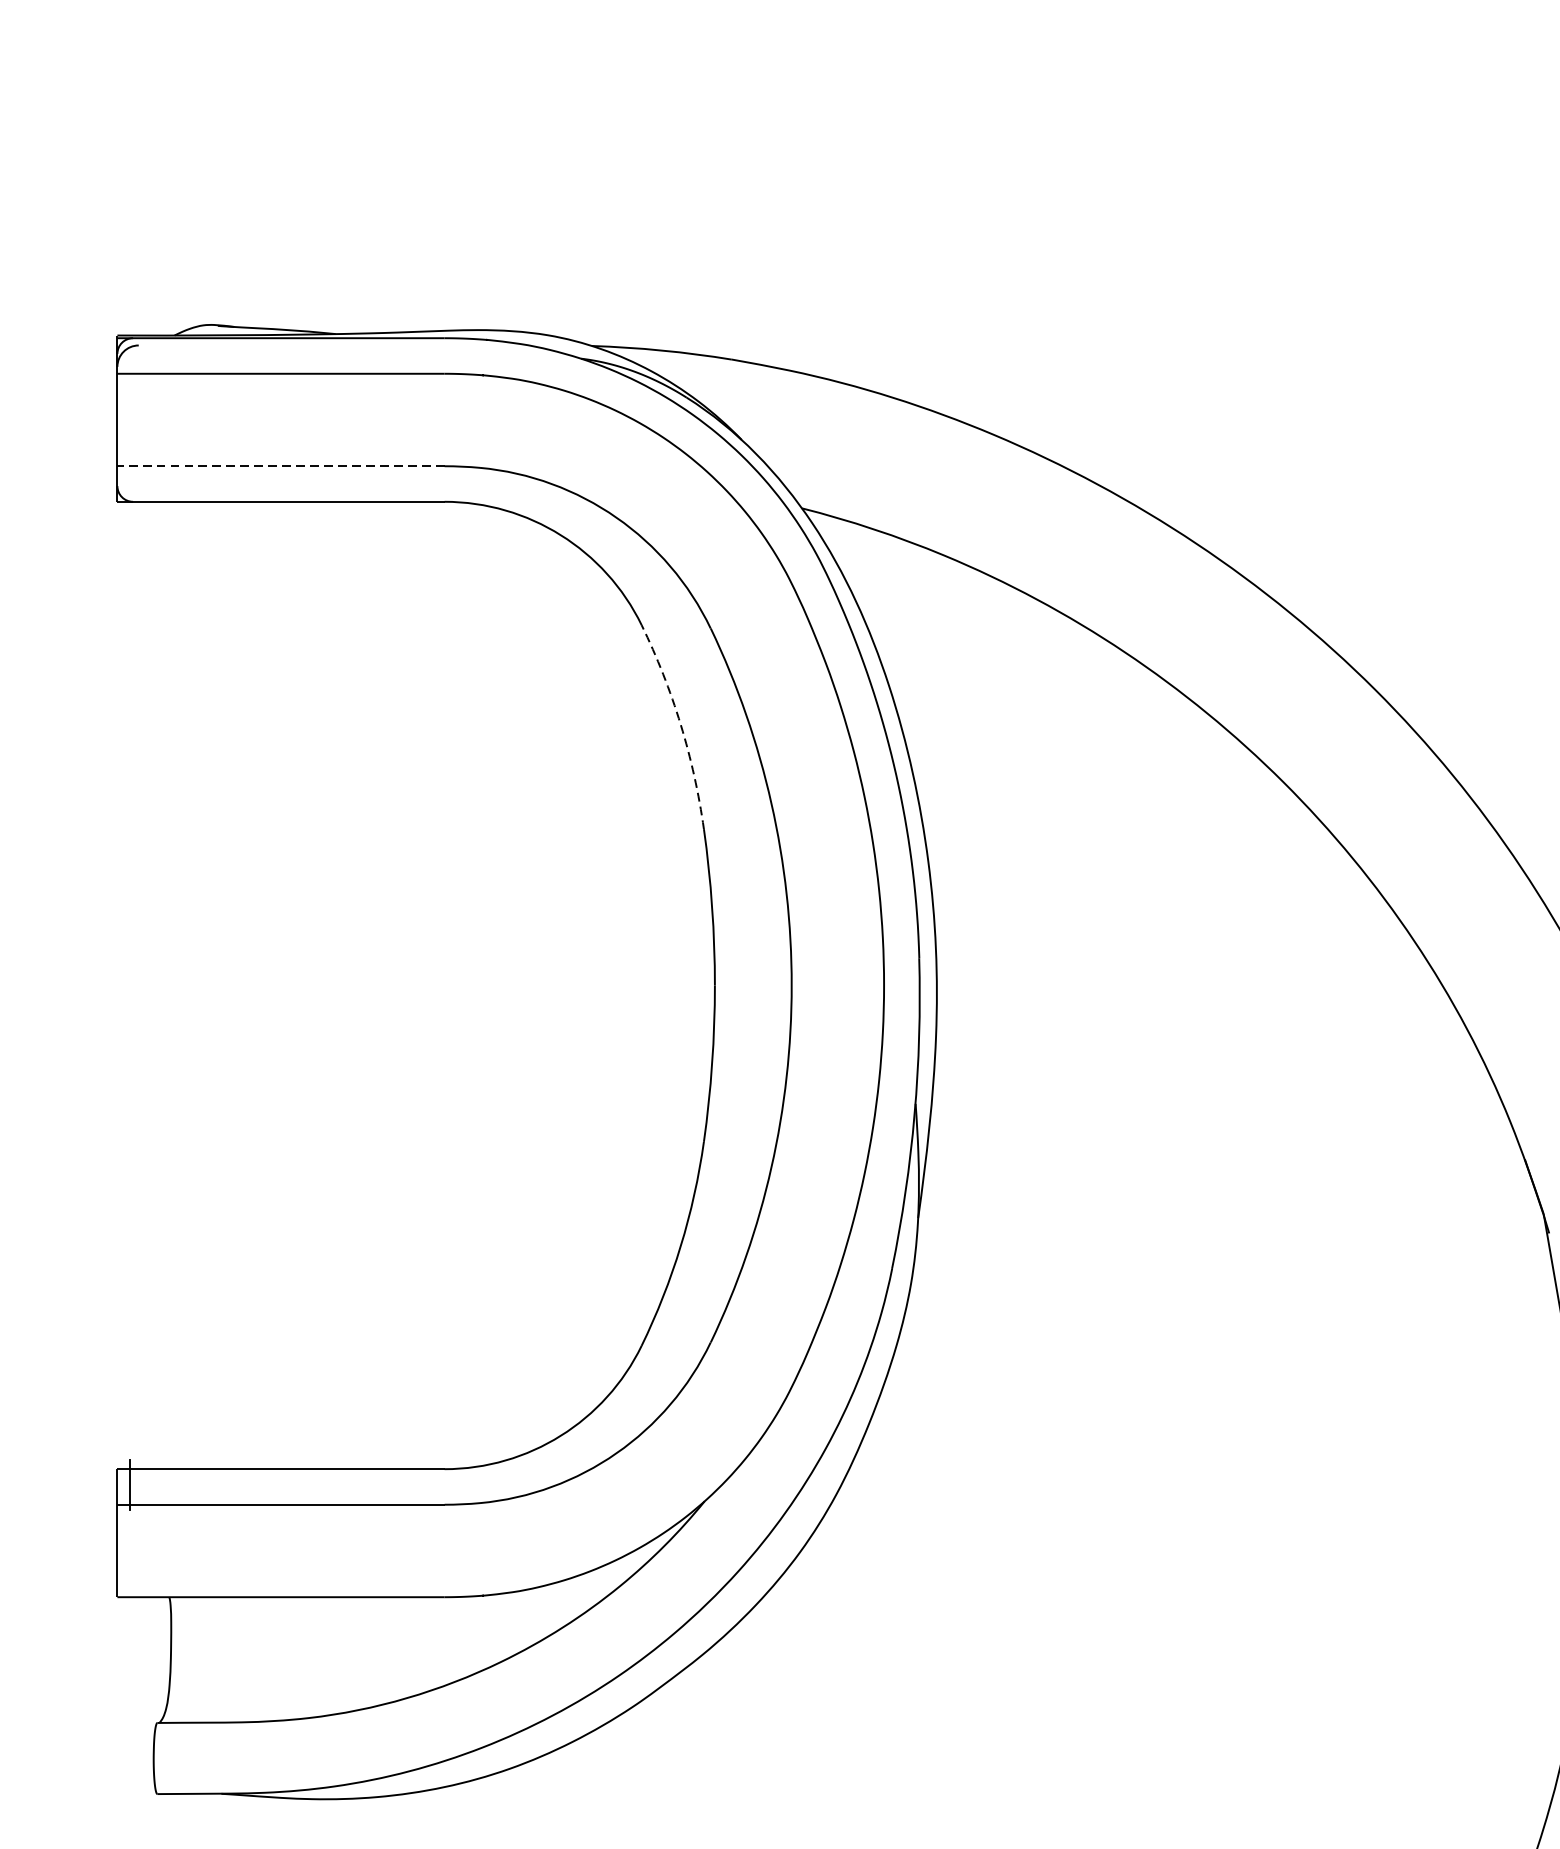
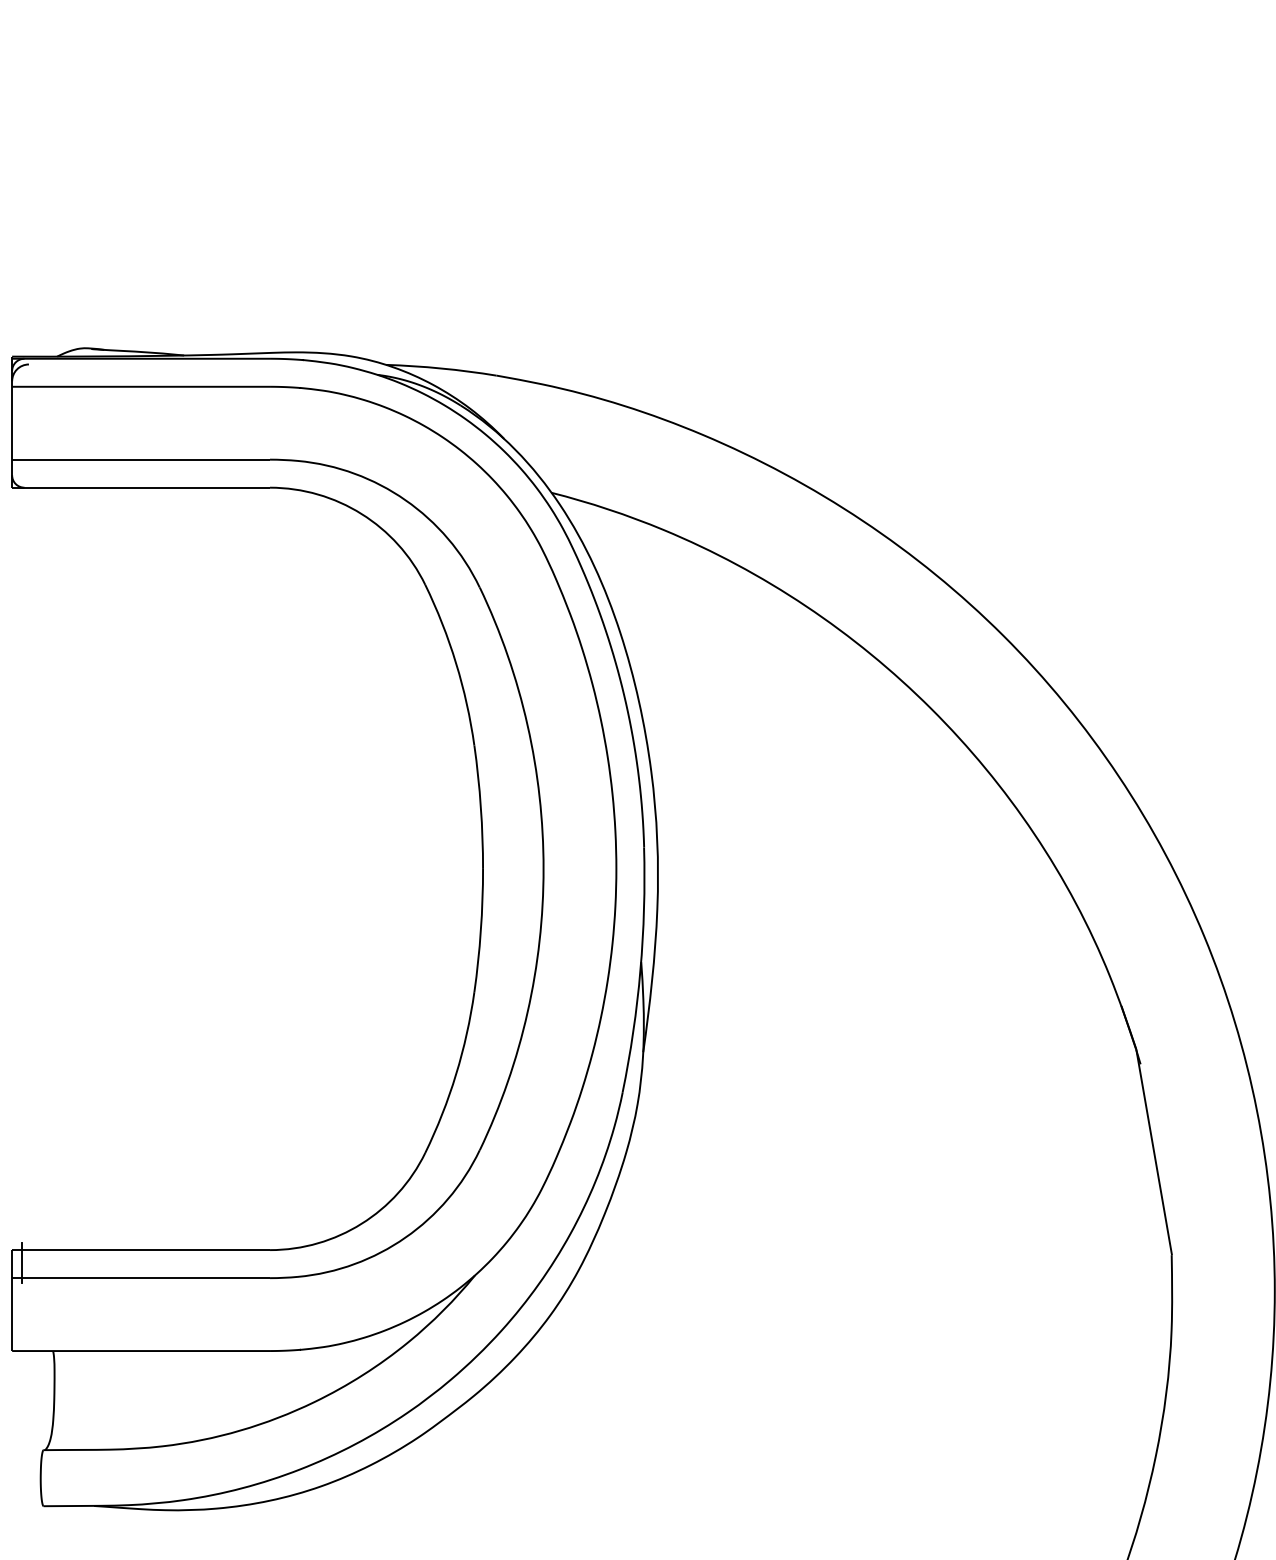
line: (281, 466) -> (141, 459), dashed -> solid
arc: (681, 724) -> (456, 663), dashed -> solid

